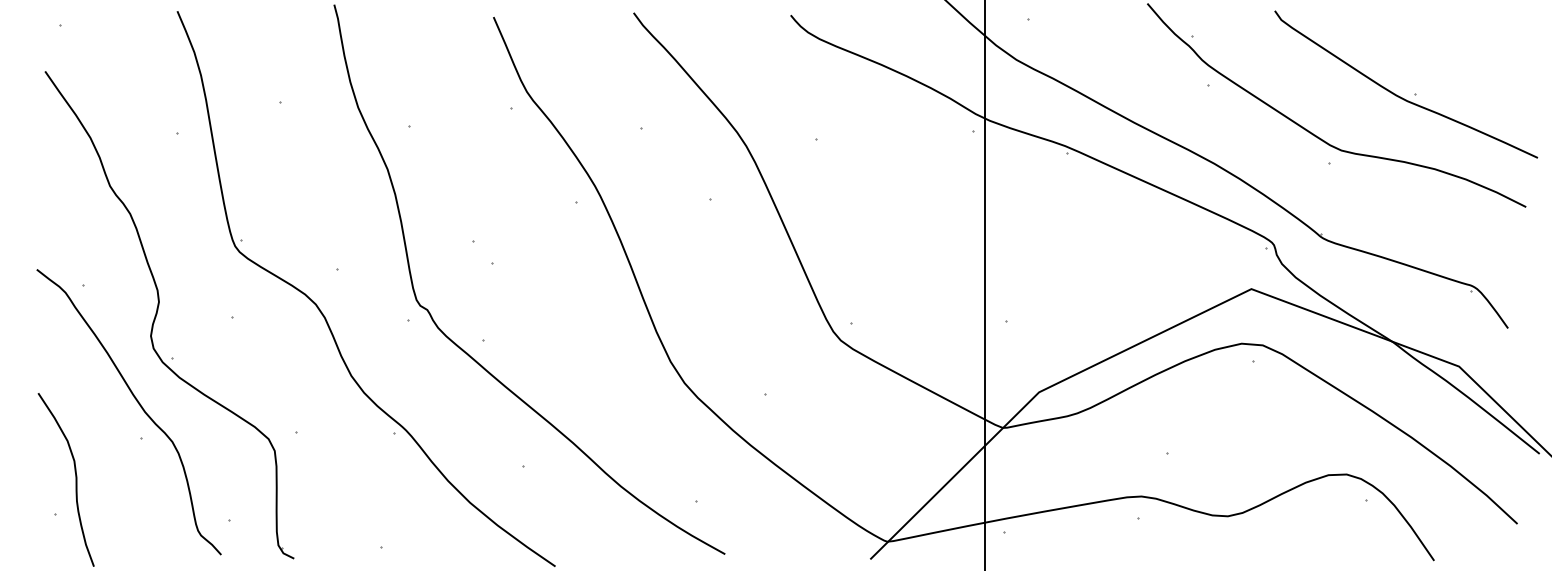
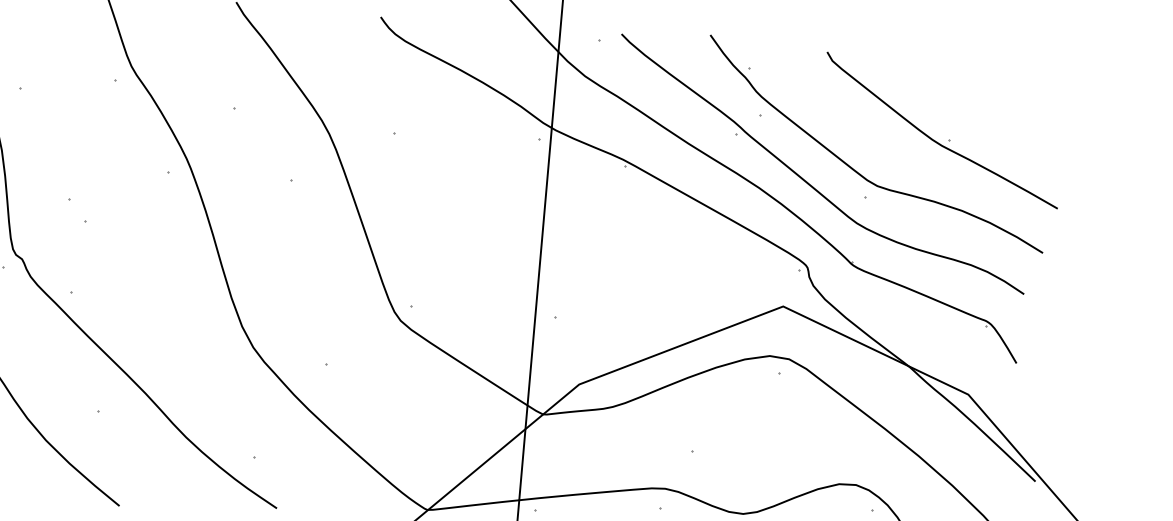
part: (1267, 153) -> (808, 182), added

